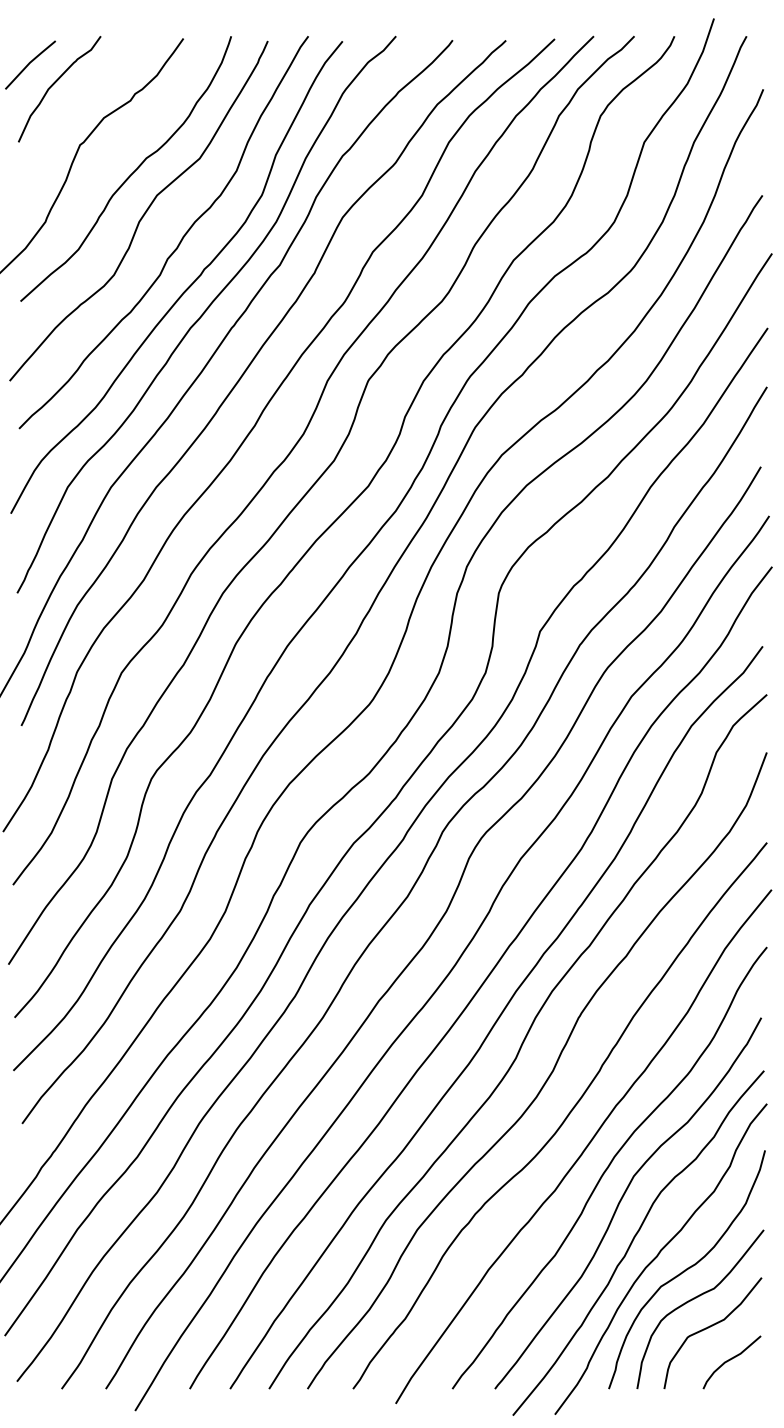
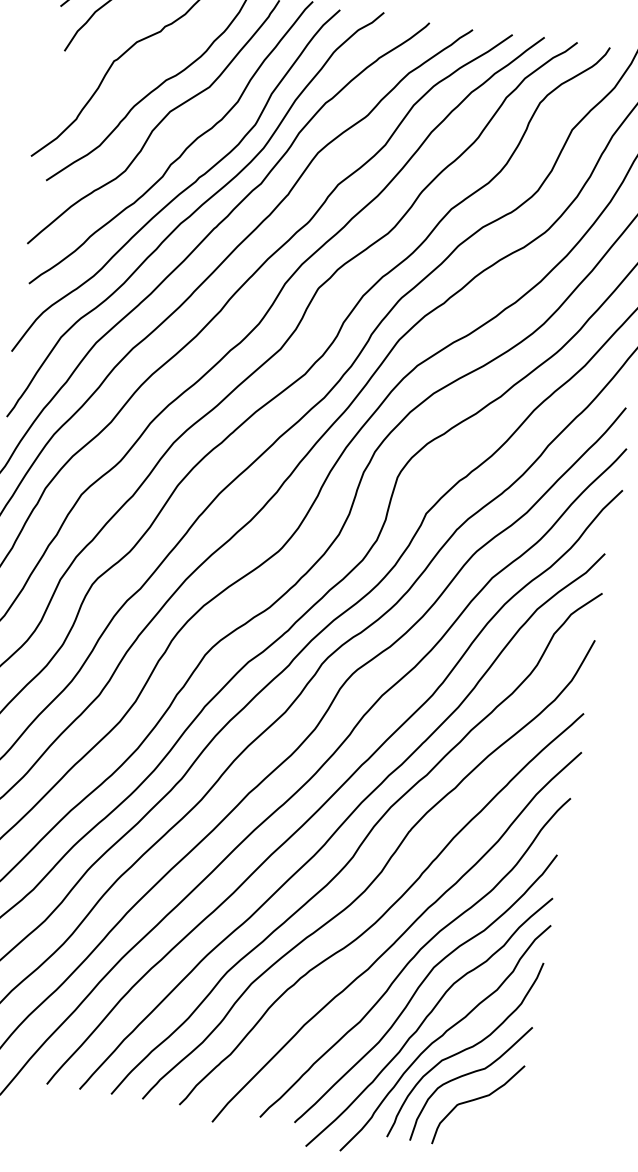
curve: (730, 1360) -> (489, 1129), removed

